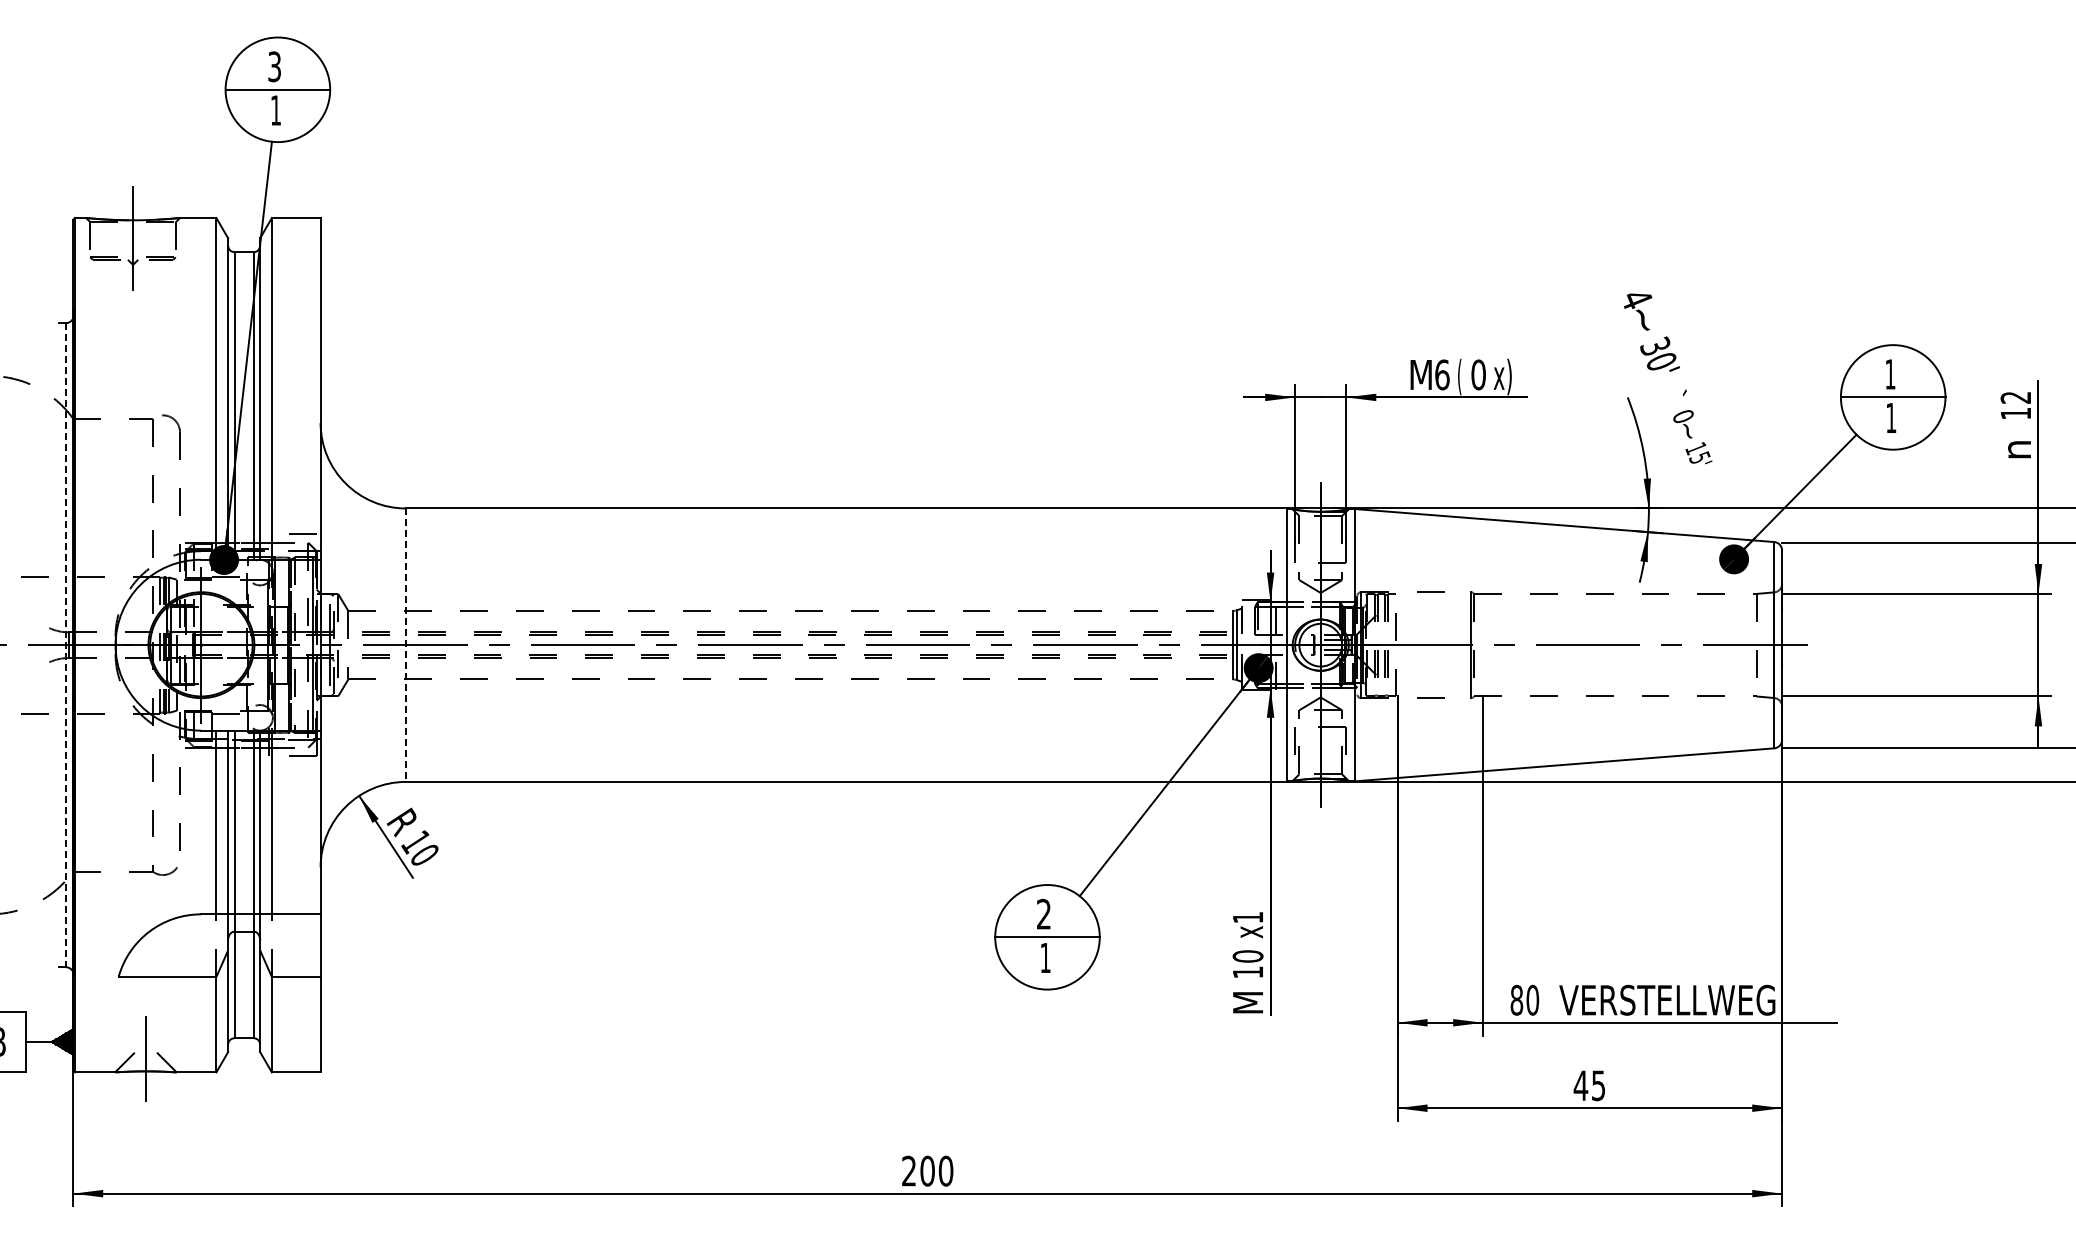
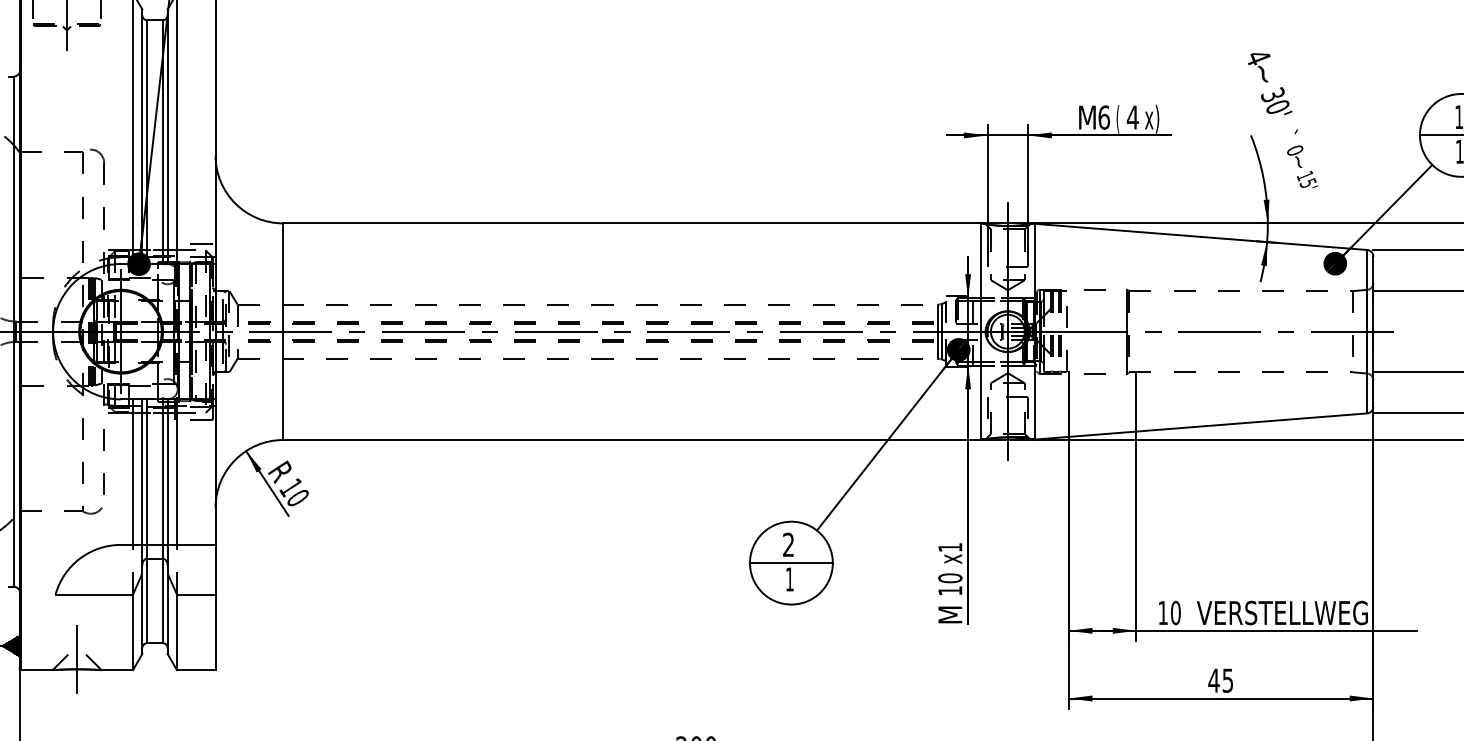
text: (1478, 374) -> (1132, 117), 0 -> 4
line: (65, 645) -> (13, 331), dashed -> solid
line: (406, 645) -> (283, 331), dashed -> solid
text: (1516, 999) -> (1162, 612), 80 -> 10

